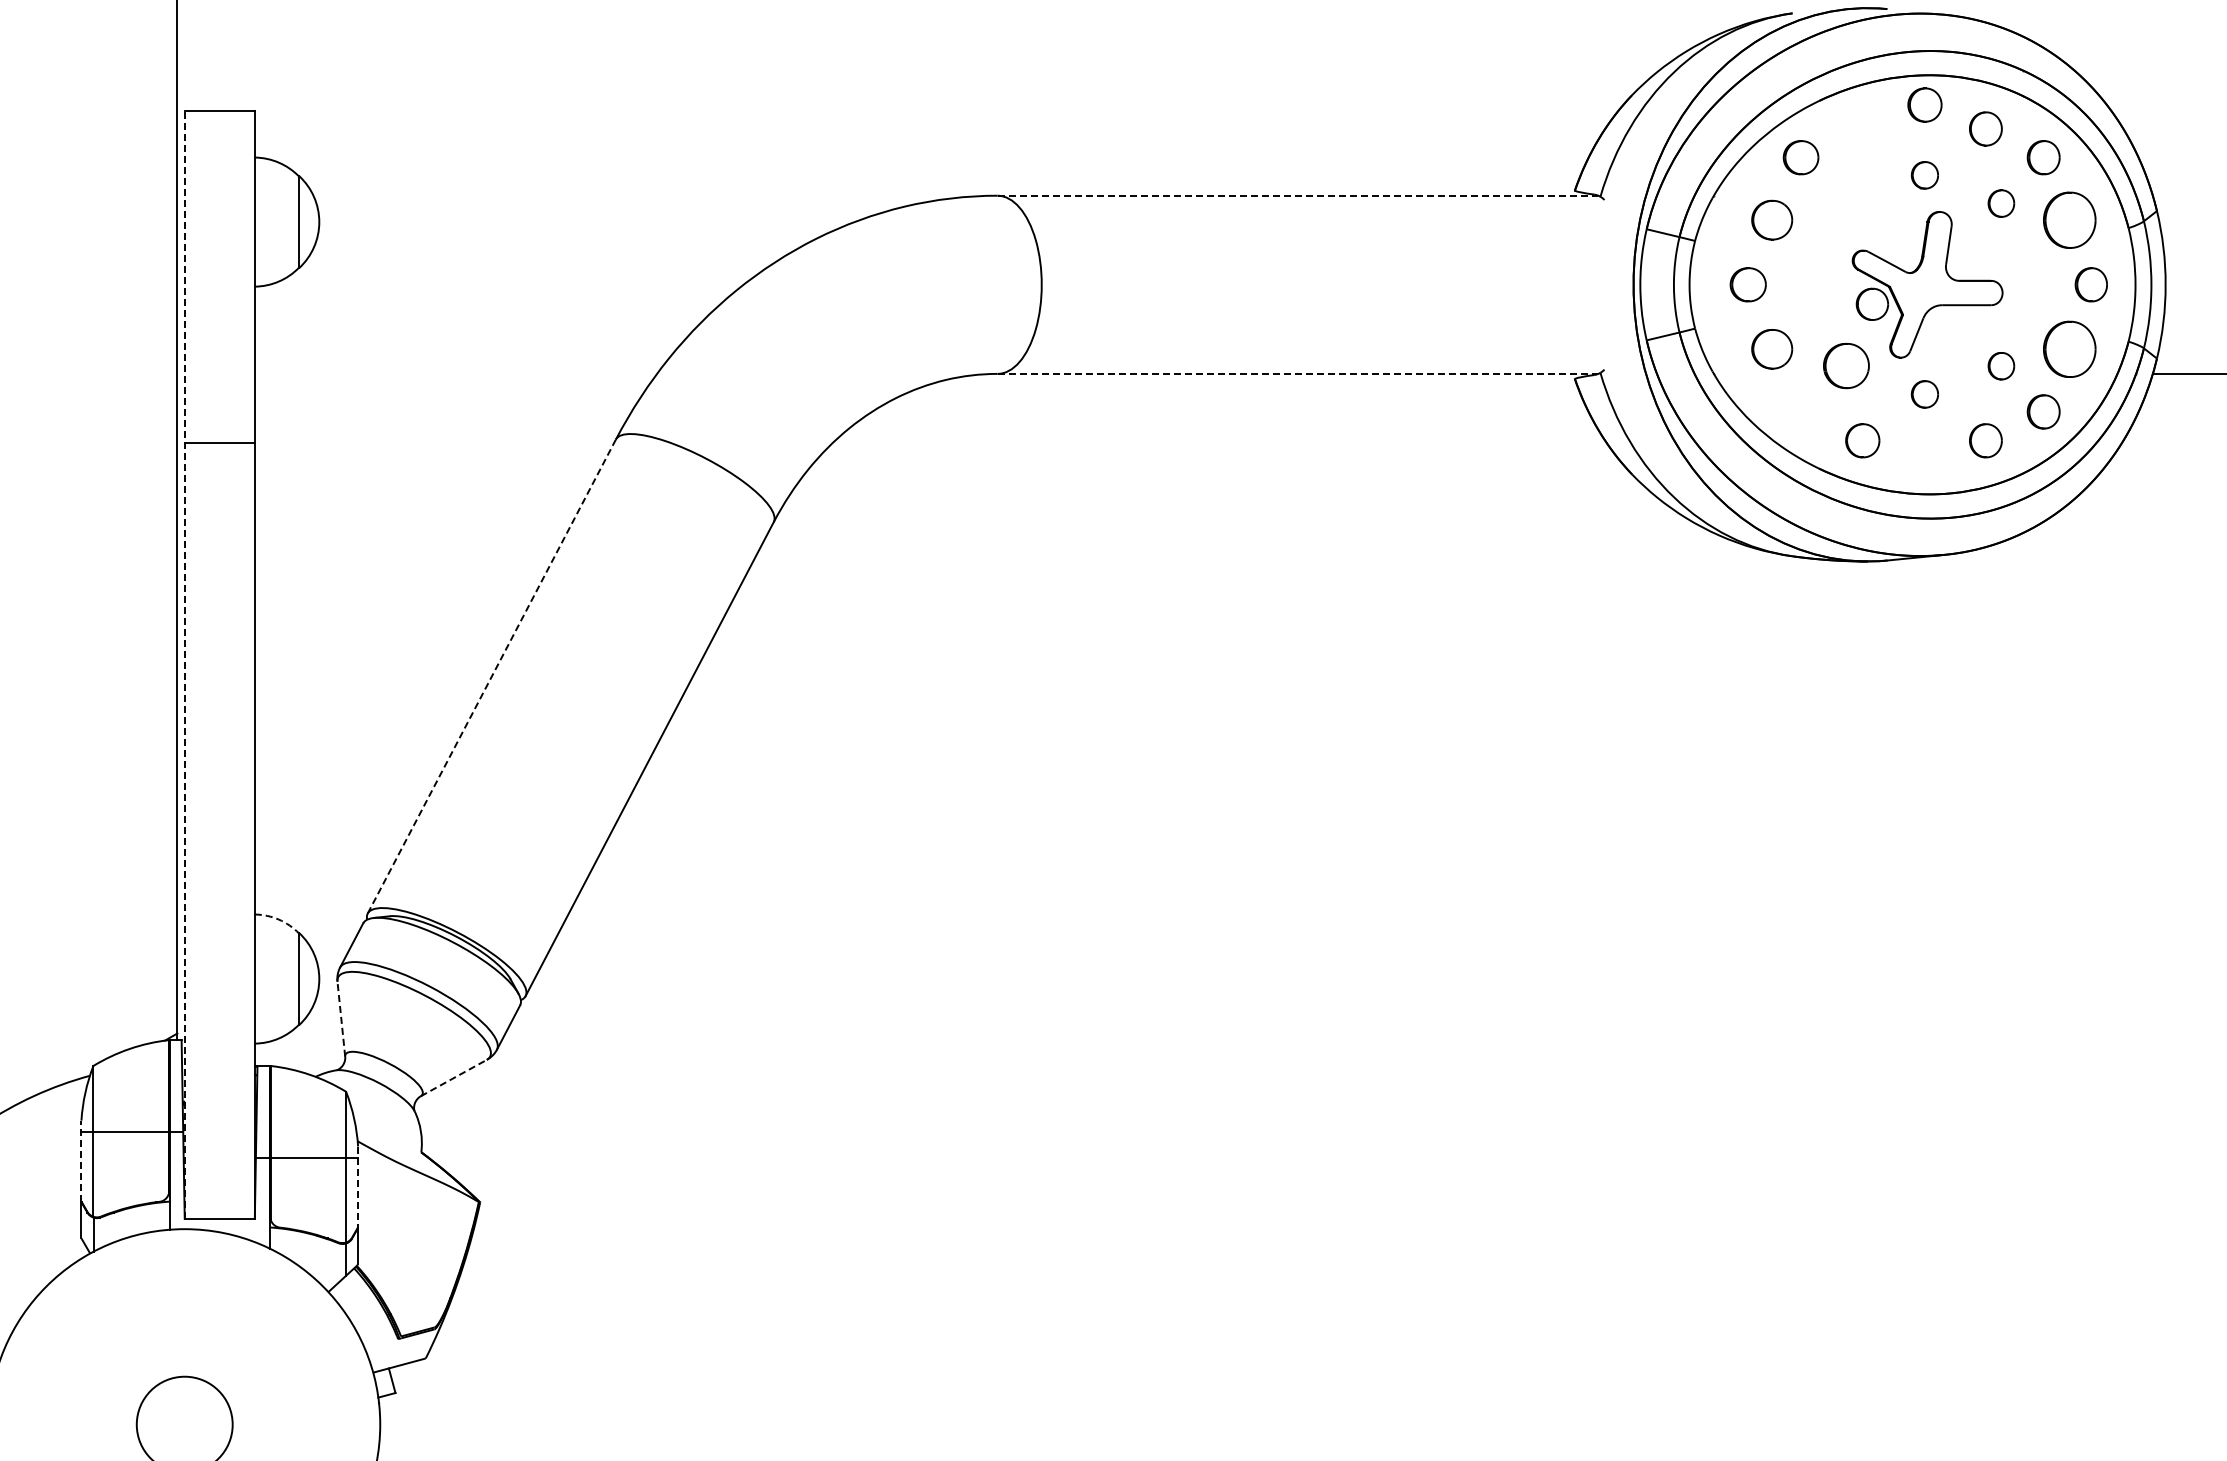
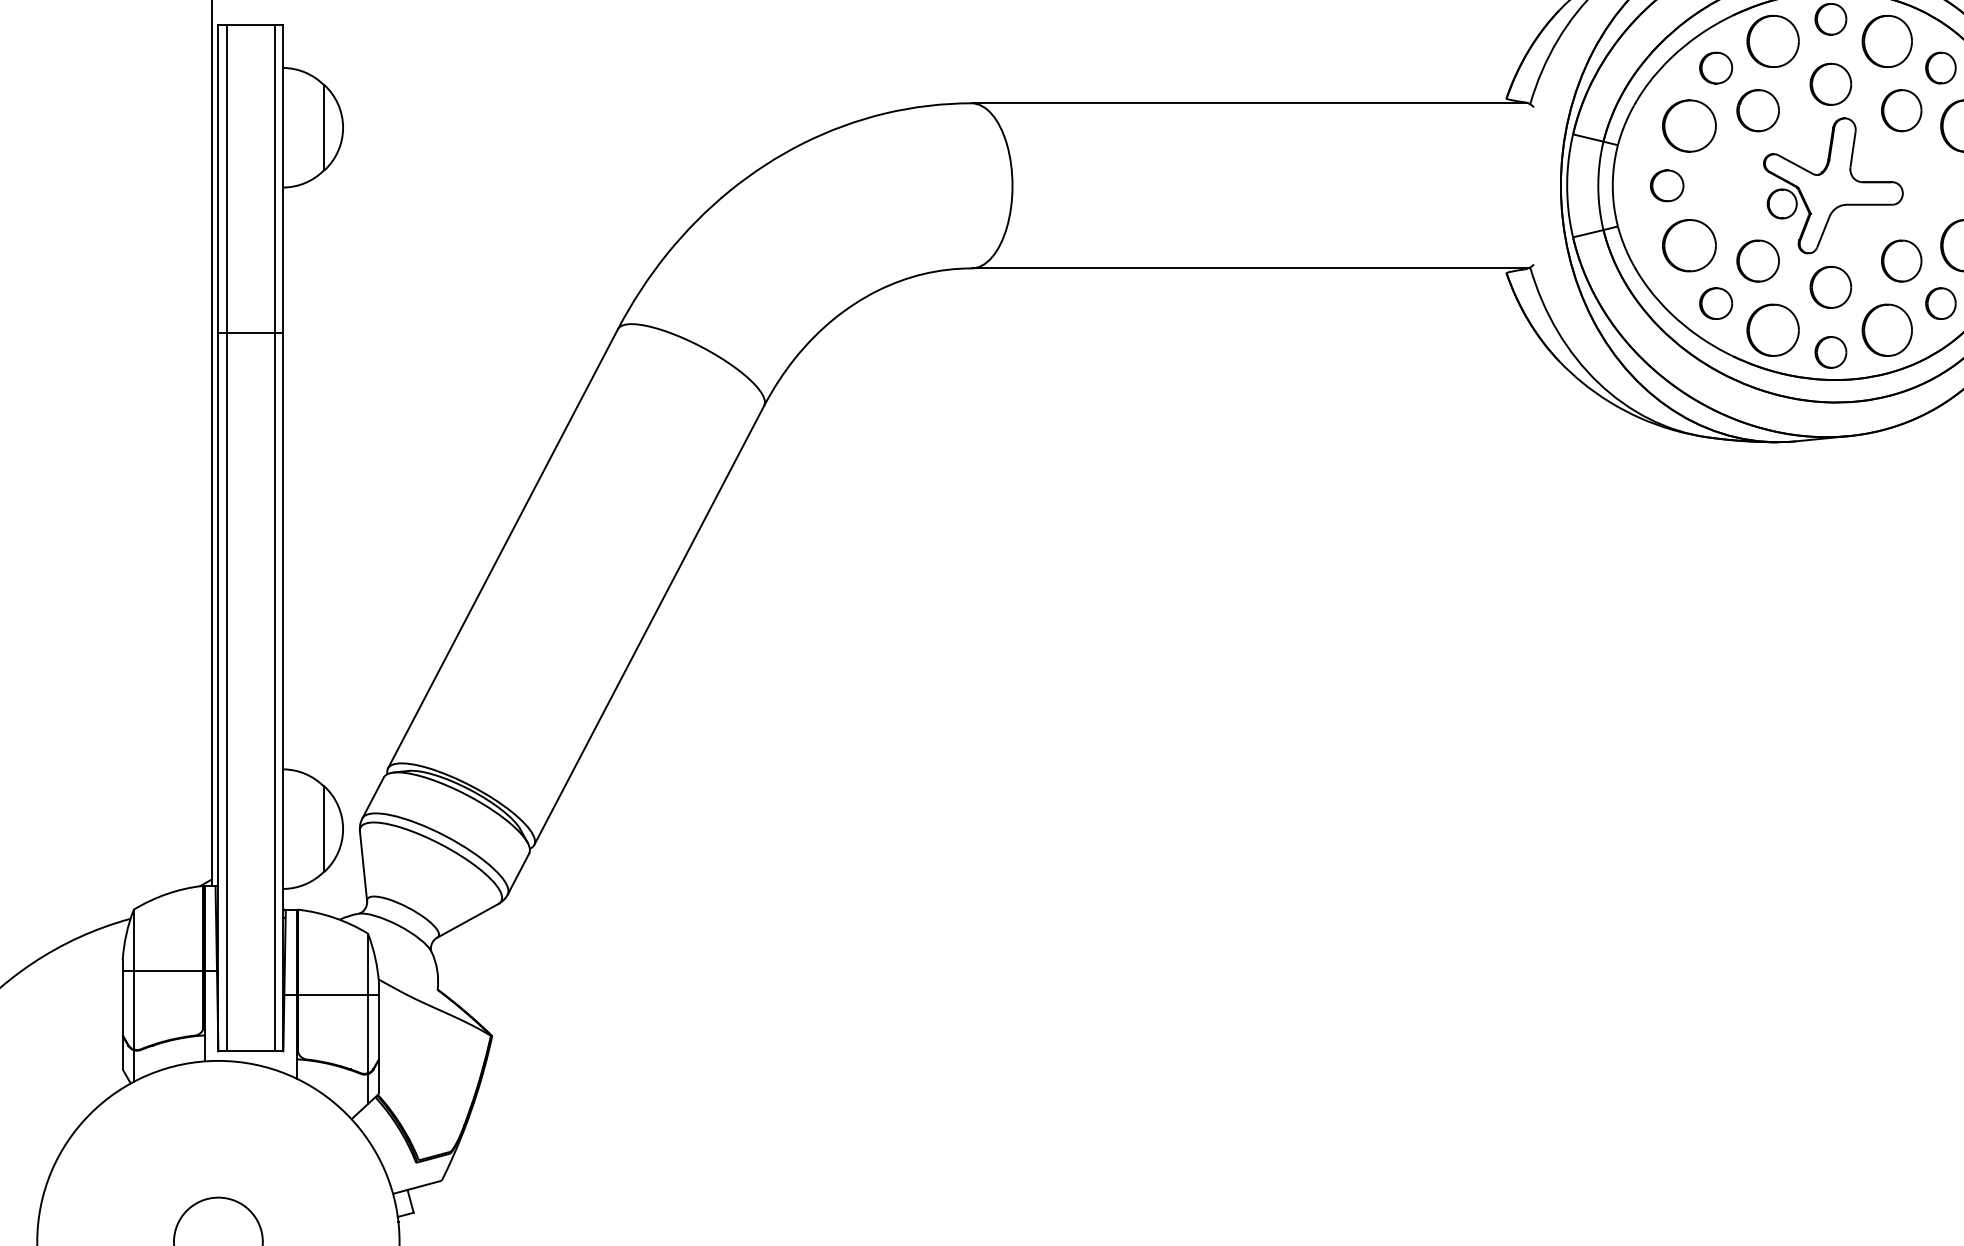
part: (1862, 128) -> (1773, 41), added
part: (1985, 128) -> (1887, 41), size x1.67
part: (1924, 175) -> (1830, 84), size x1.67
line: (1298, 195) -> (1250, 103), dashed -> solid
part: (1846, 203) -> (1758, 110), added
part: (2001, 203) -> (1901, 110), size x1.67
part: (1771, 219) -> (1688, 125), size x1.43
part: (1771, 348) -> (1688, 244), size x1.43
part: (2001, 366) -> (1901, 261), size x1.67
line: (1298, 373) -> (1250, 268), dashed -> solid
part: (1924, 394) -> (1830, 287), size x1.67
part: (1800, 411) -> (1715, 303), added
part: (1862, 440) -> (1773, 330), size x1.67
part: (1985, 440) -> (1887, 330), size x1.67
part: (1924, 464) -> (1830, 352), added
line: (193, 664) -> (226, 537), added
line: (245, 664) -> (274, 537), added
line: (184, 665) -> (218, 538), dashed -> solid
line: (491, 676) -> (502, 548), dashed -> solid
arc: (278, 919) -> (305, 773), dashed -> solid
line: (341, 1019) -> (363, 866), dashed -> solid
line: (453, 1078) -> (467, 921), dashed -> solid
line: (81, 1160) -> (122, 997), dashed -> solid
line: (358, 1187) -> (379, 1022), dashed -> solid

